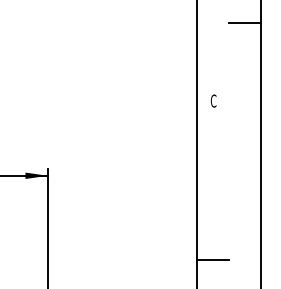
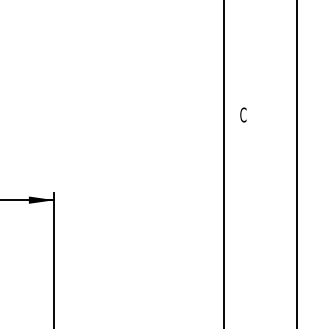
line: (244, 23) -> (278, 26), removed
line: (212, 260) -> (242, 296), removed

